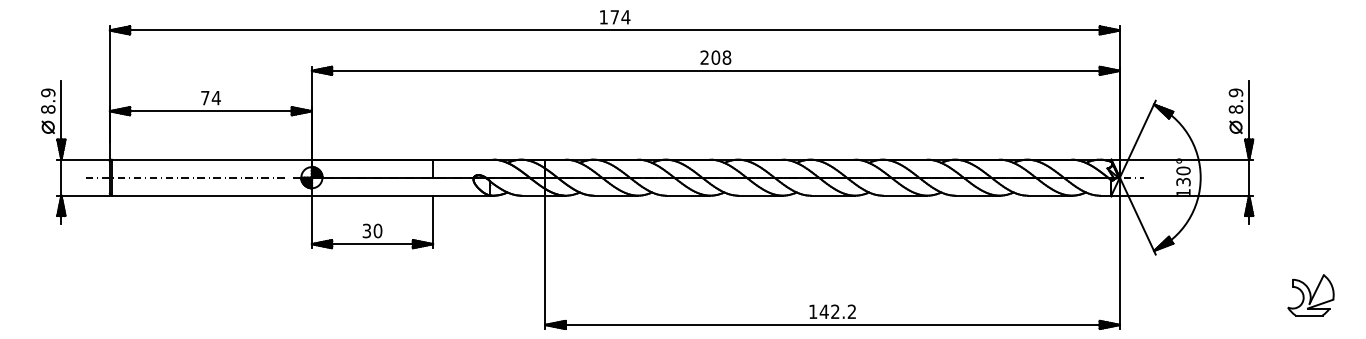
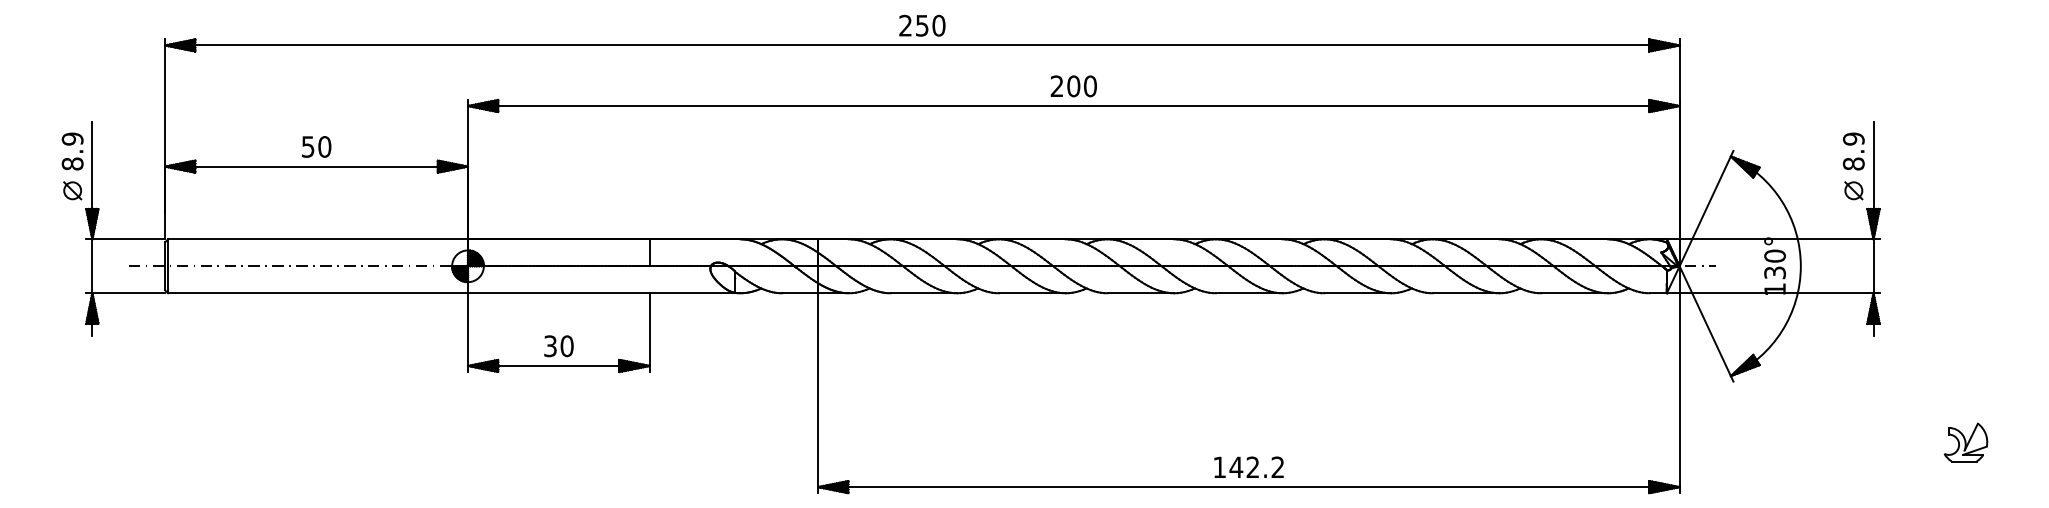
text: (614, 17) -> (921, 26), 174 -> 250
text: (726, 57) -> (1089, 86), 208 -> 200
text: (210, 97) -> (315, 146), 74 -> 50
part: (1310, 294) -> (1965, 441), size x0.62

